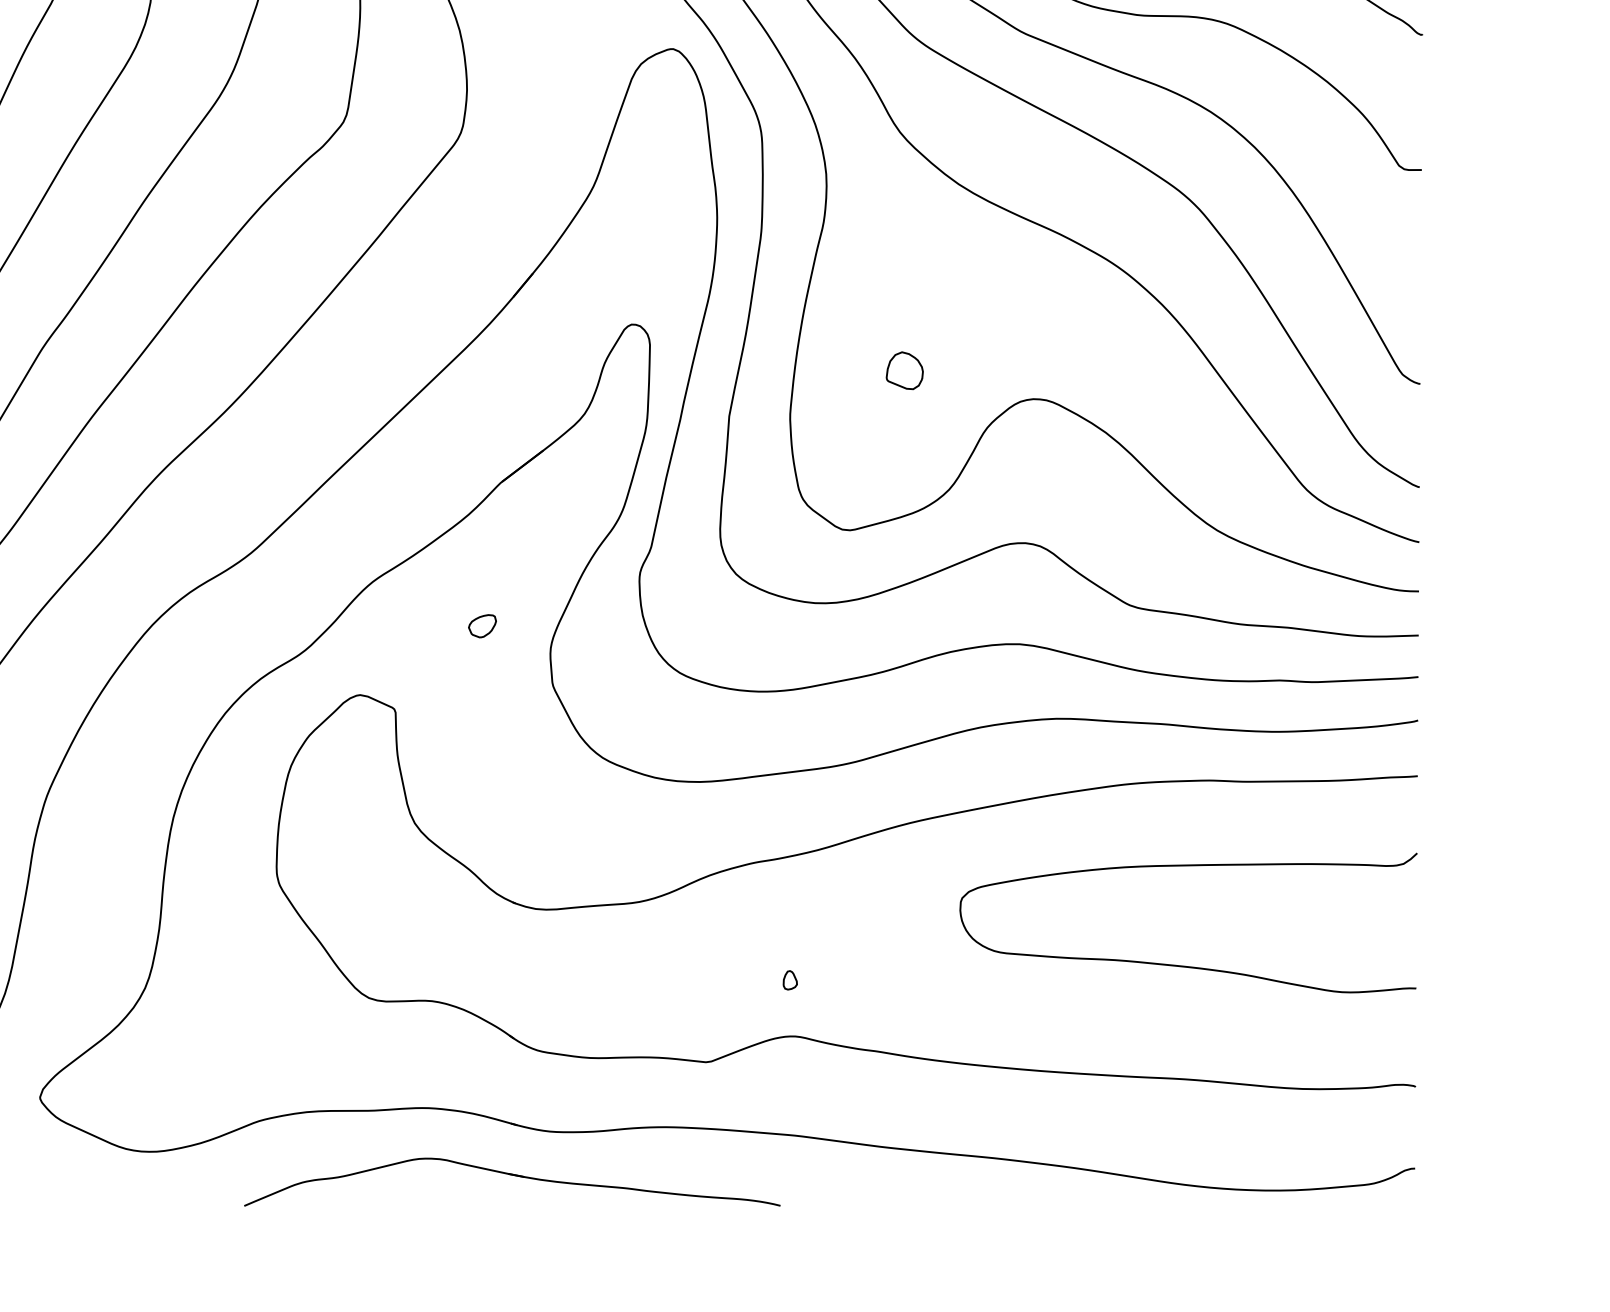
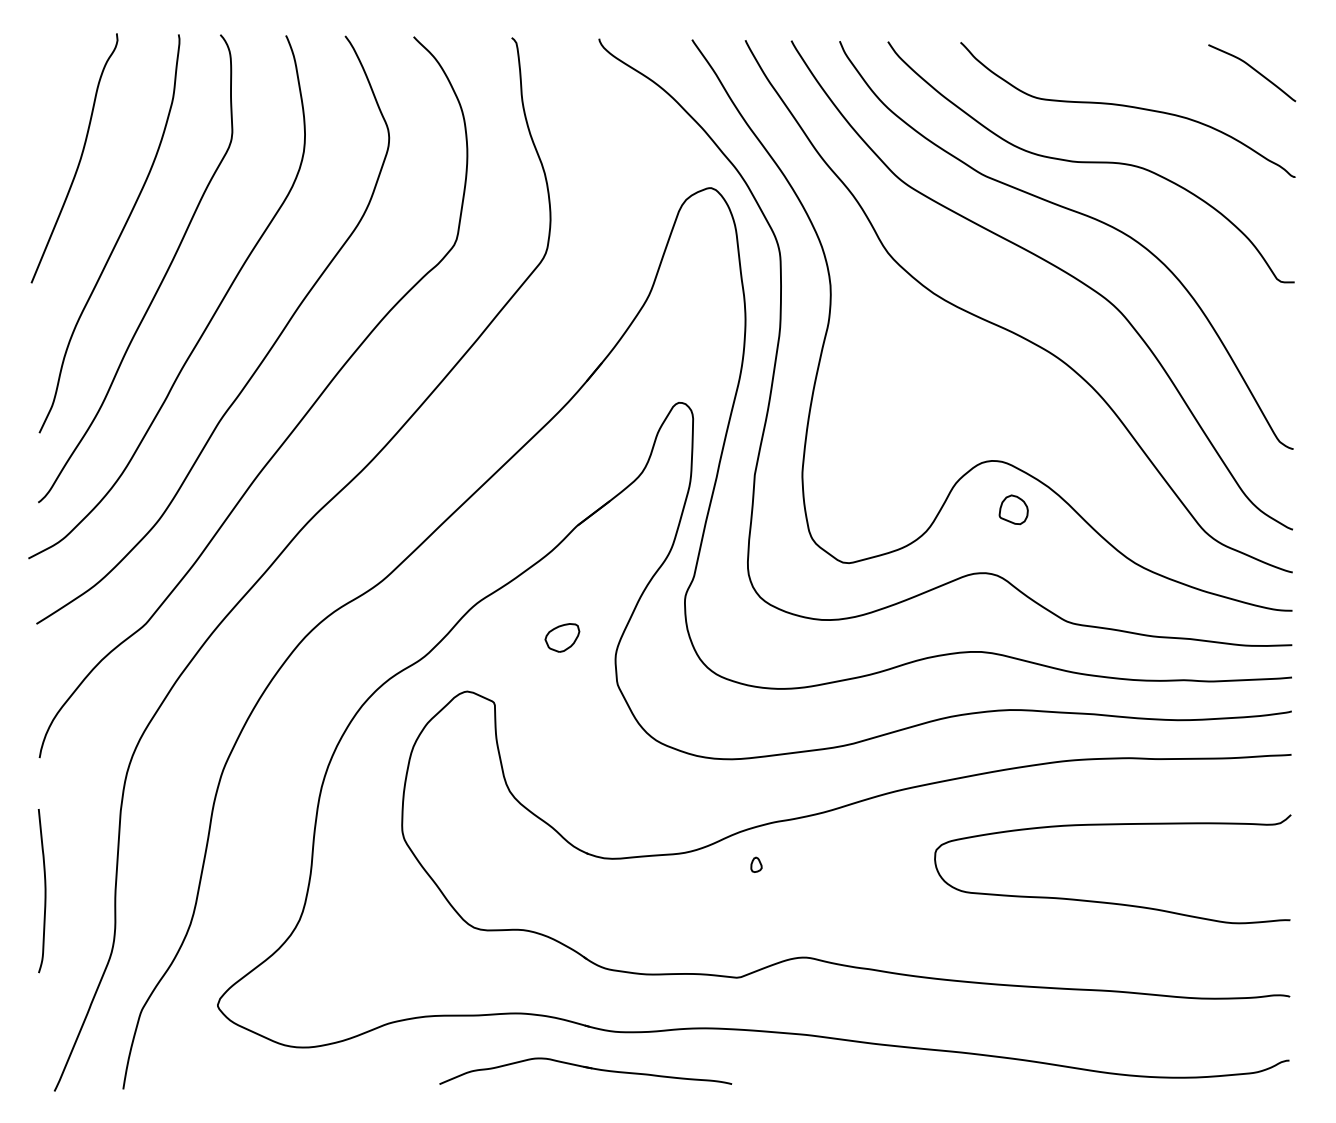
part: (904, 370) -> (1013, 509), moved
part: (482, 625) -> (562, 637), size x1.6
part: (790, 979) -> (756, 864), moved
part: (511, 1182) -> (585, 1071), size x0.7

